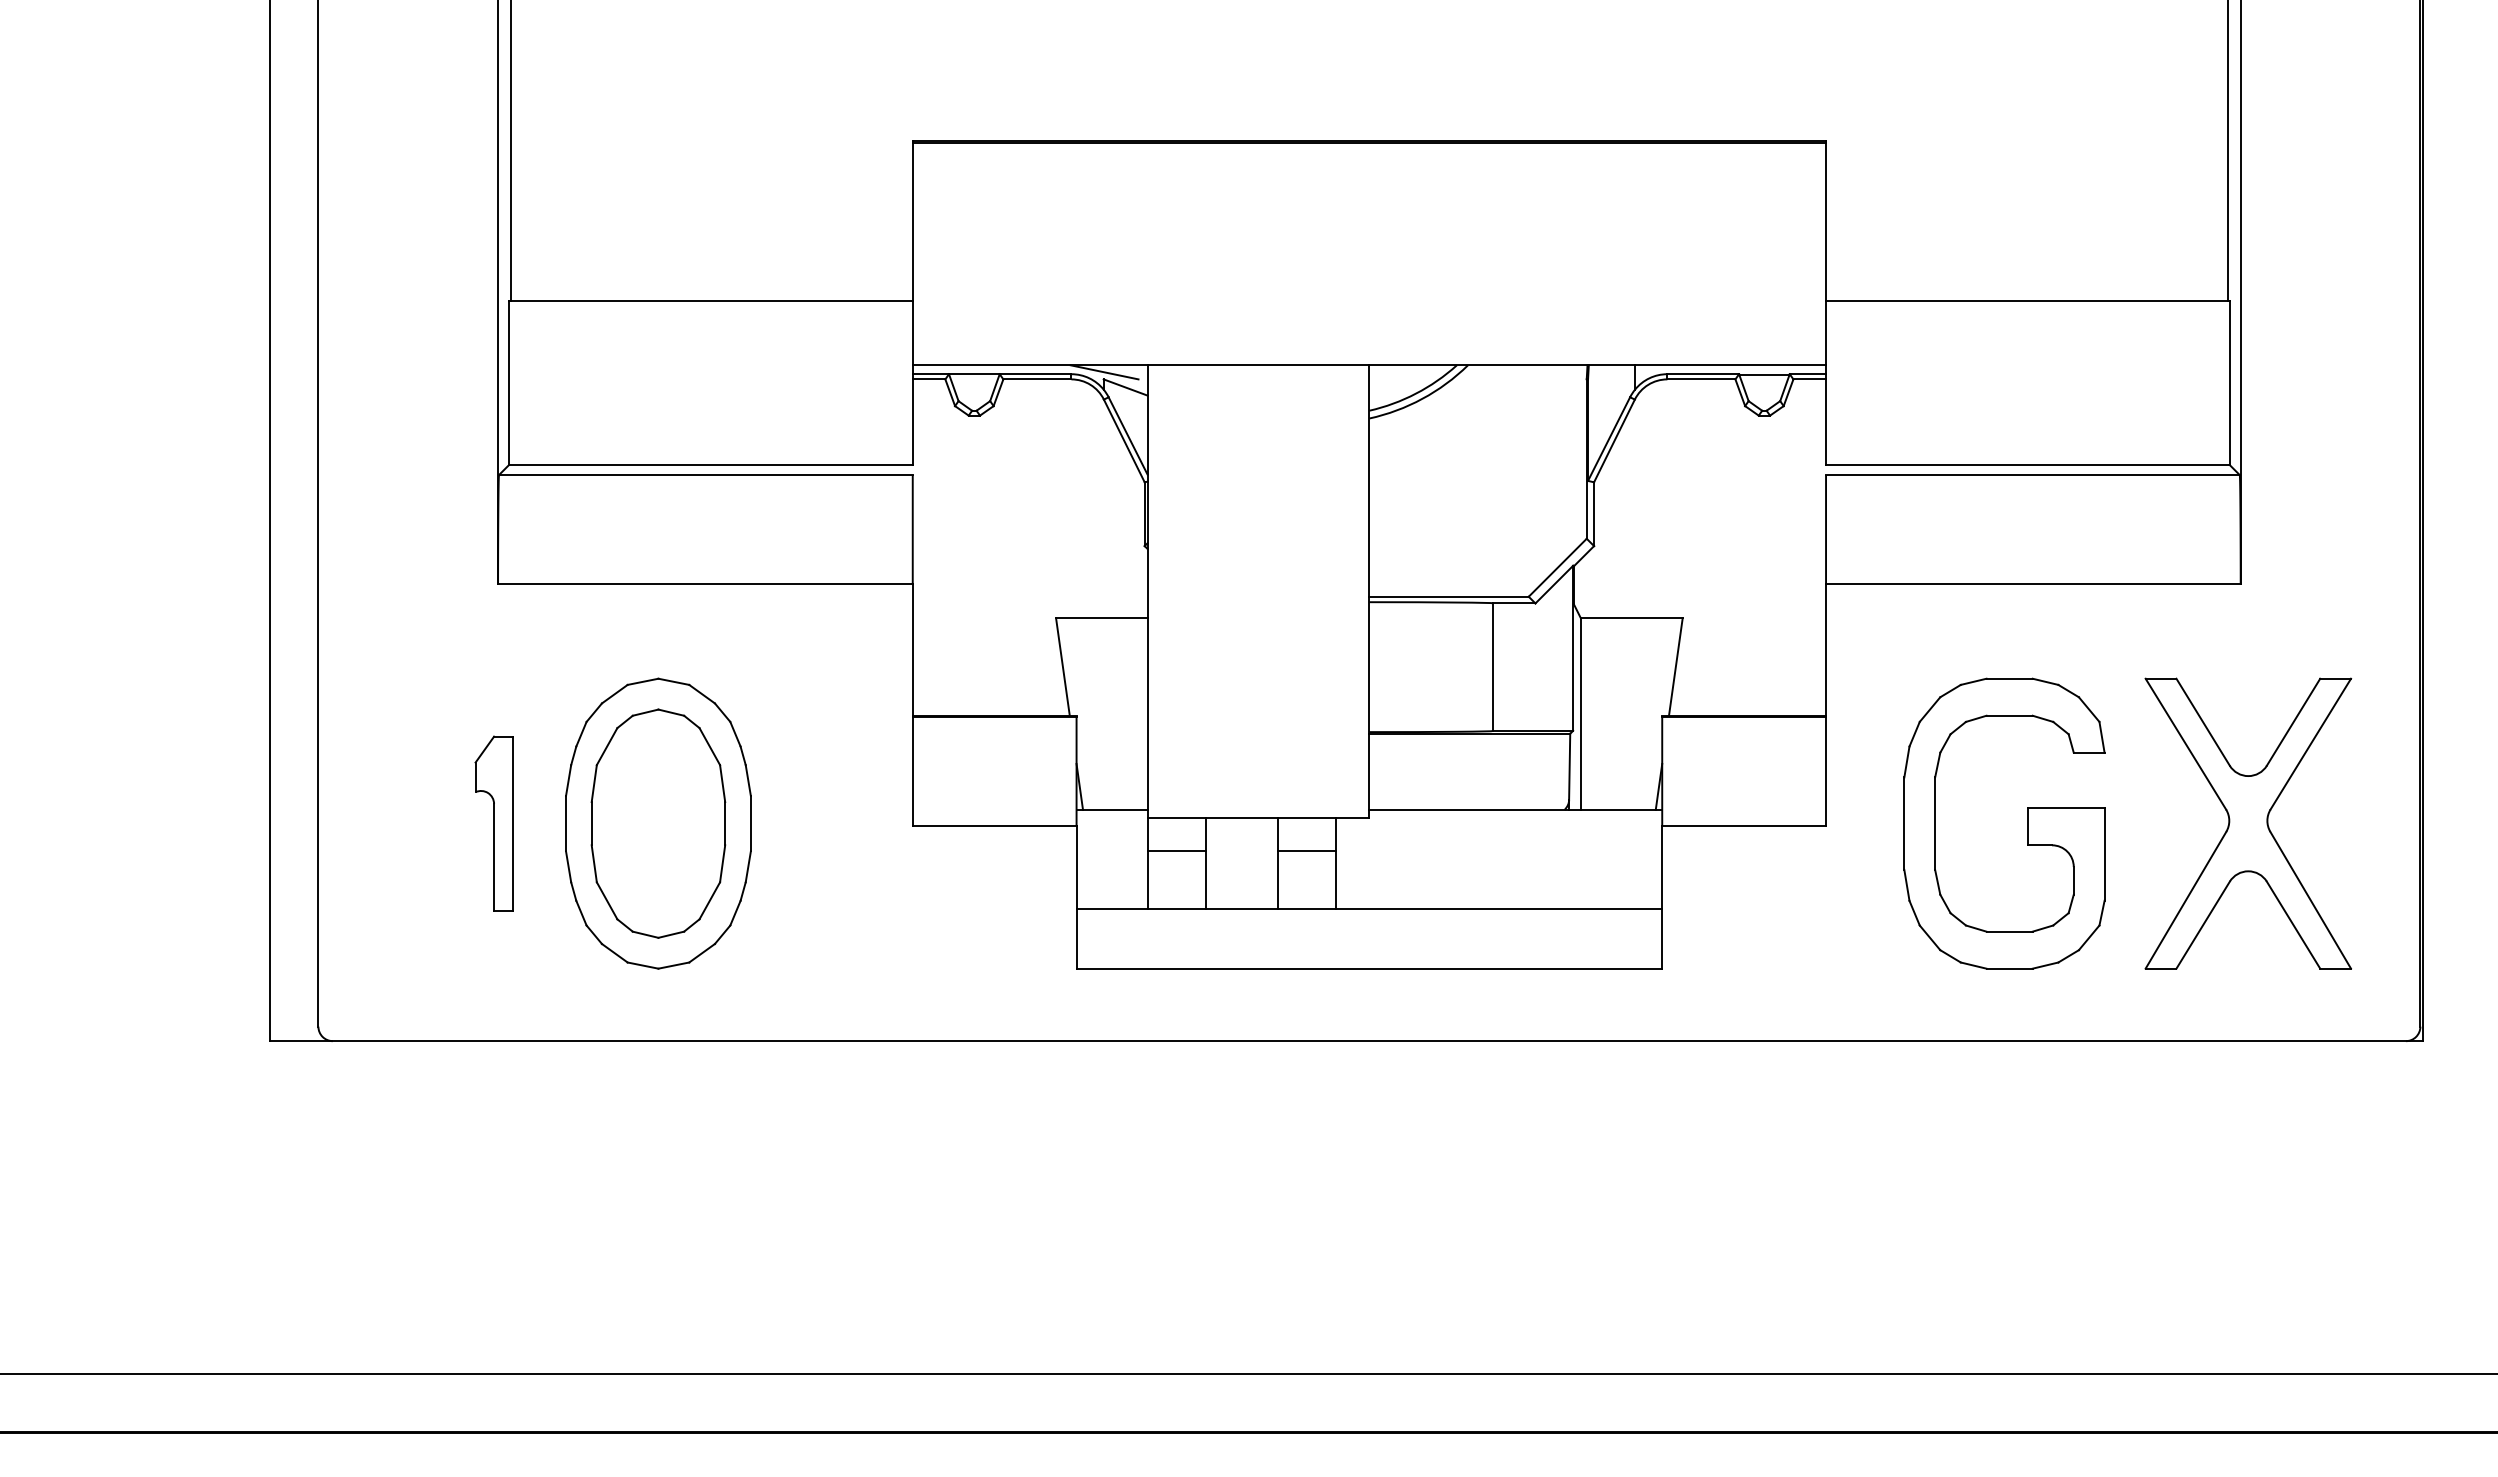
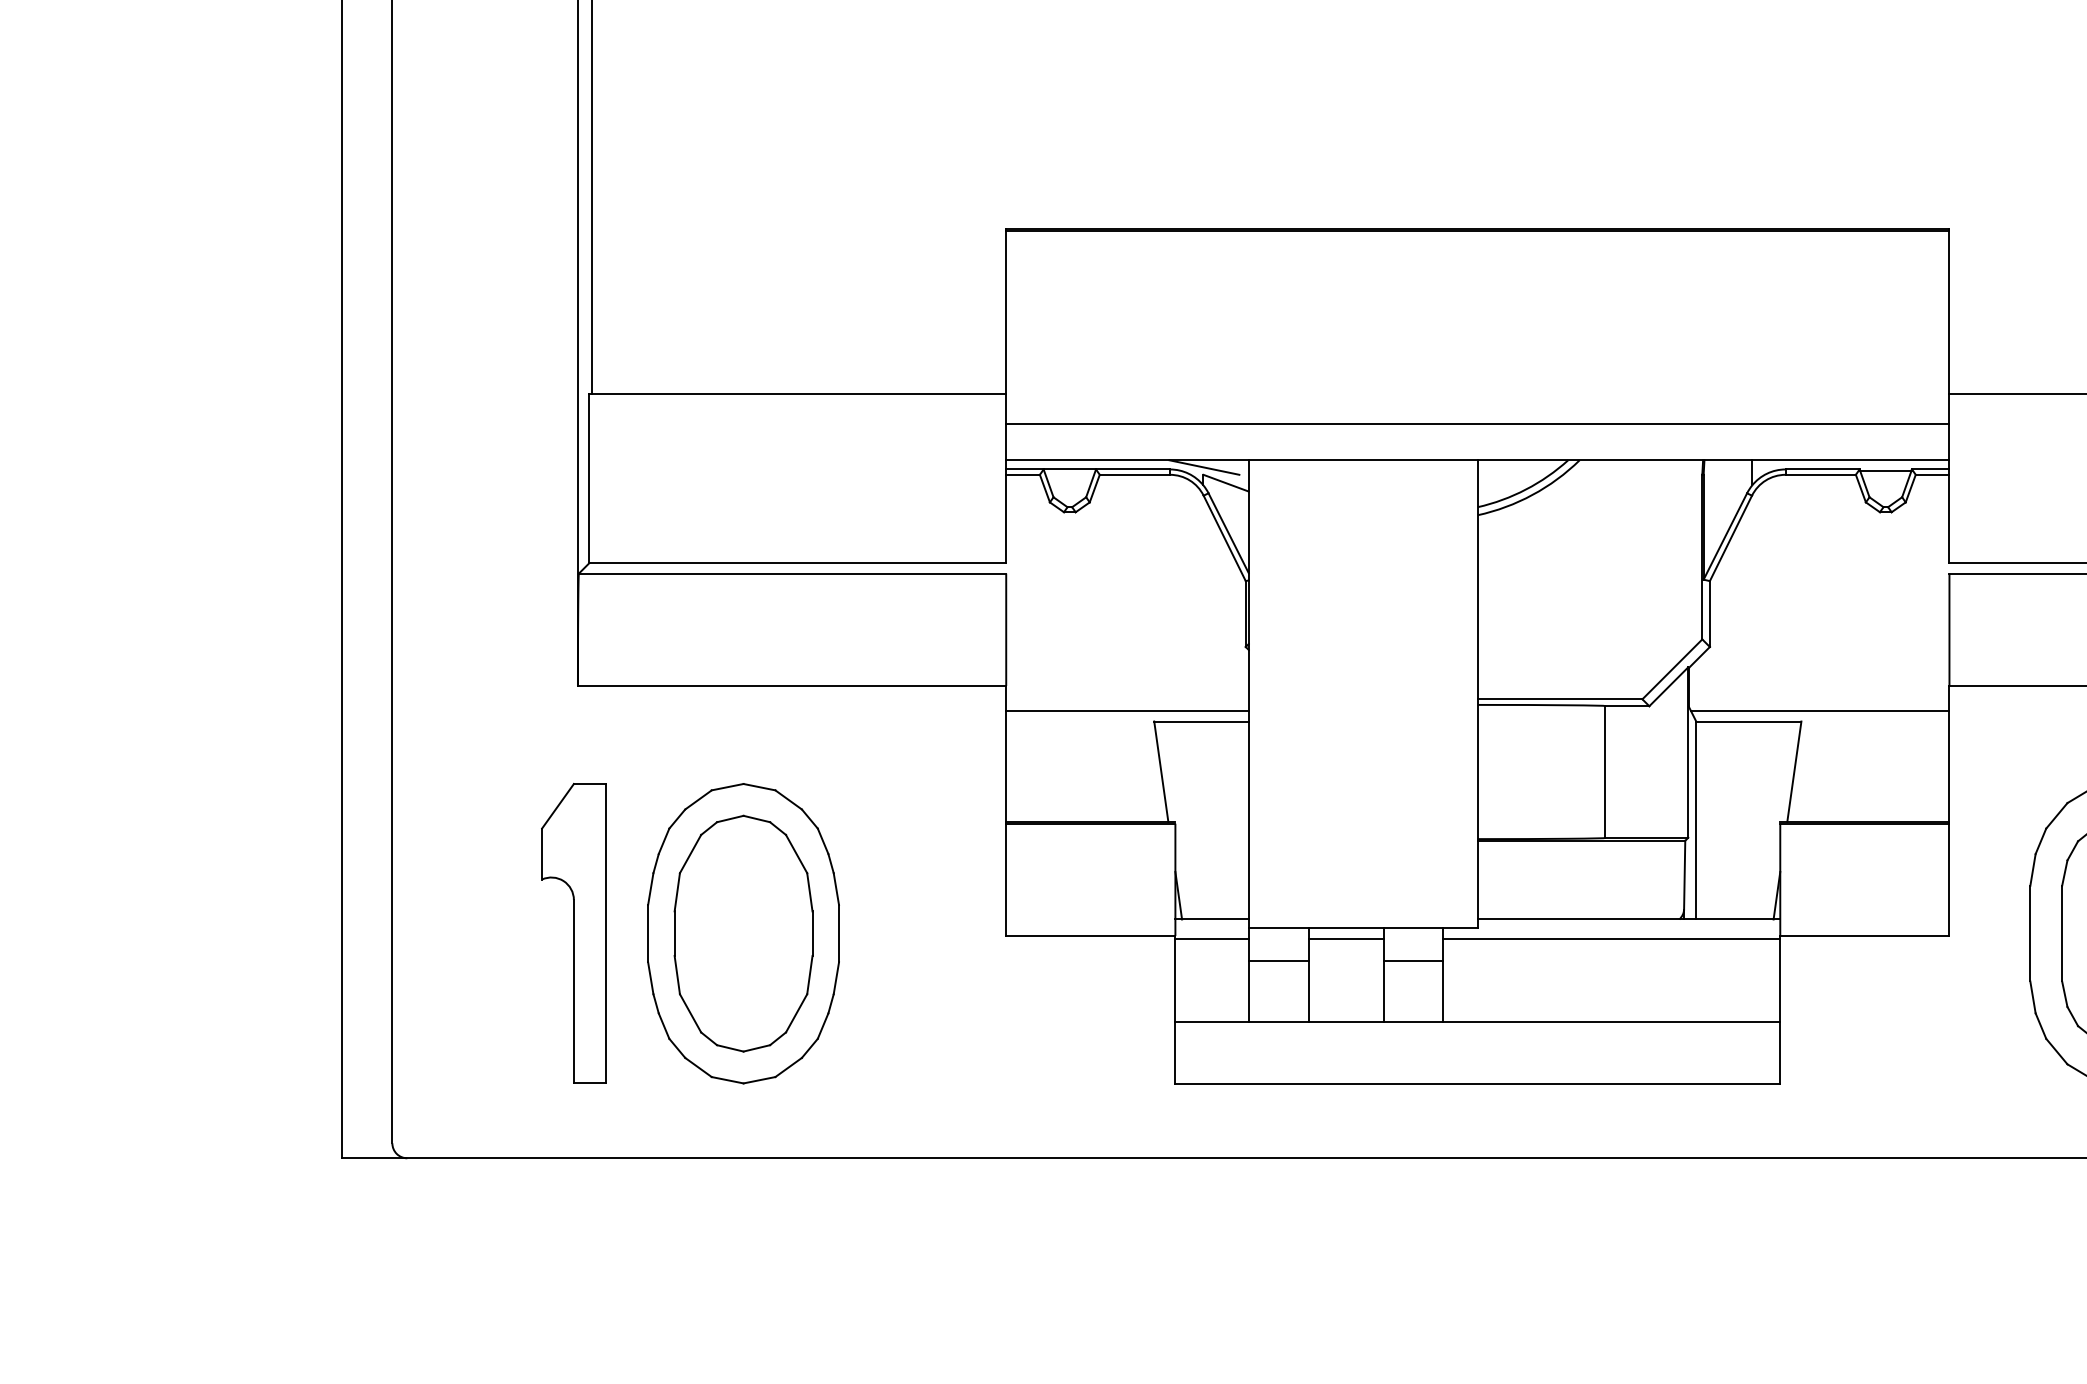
line: (1369, 330) -> (1477, 424), added
line: (1029, 608) -> (1126, 711), added
line: (1700, 608) -> (1819, 711), added
part: (493, 823) -> (573, 933), size x1.67
line: (1111, 828) -> (1211, 938), added
line: (1241, 828) -> (1345, 938), added
line: (1499, 828) -> (1612, 938), added

